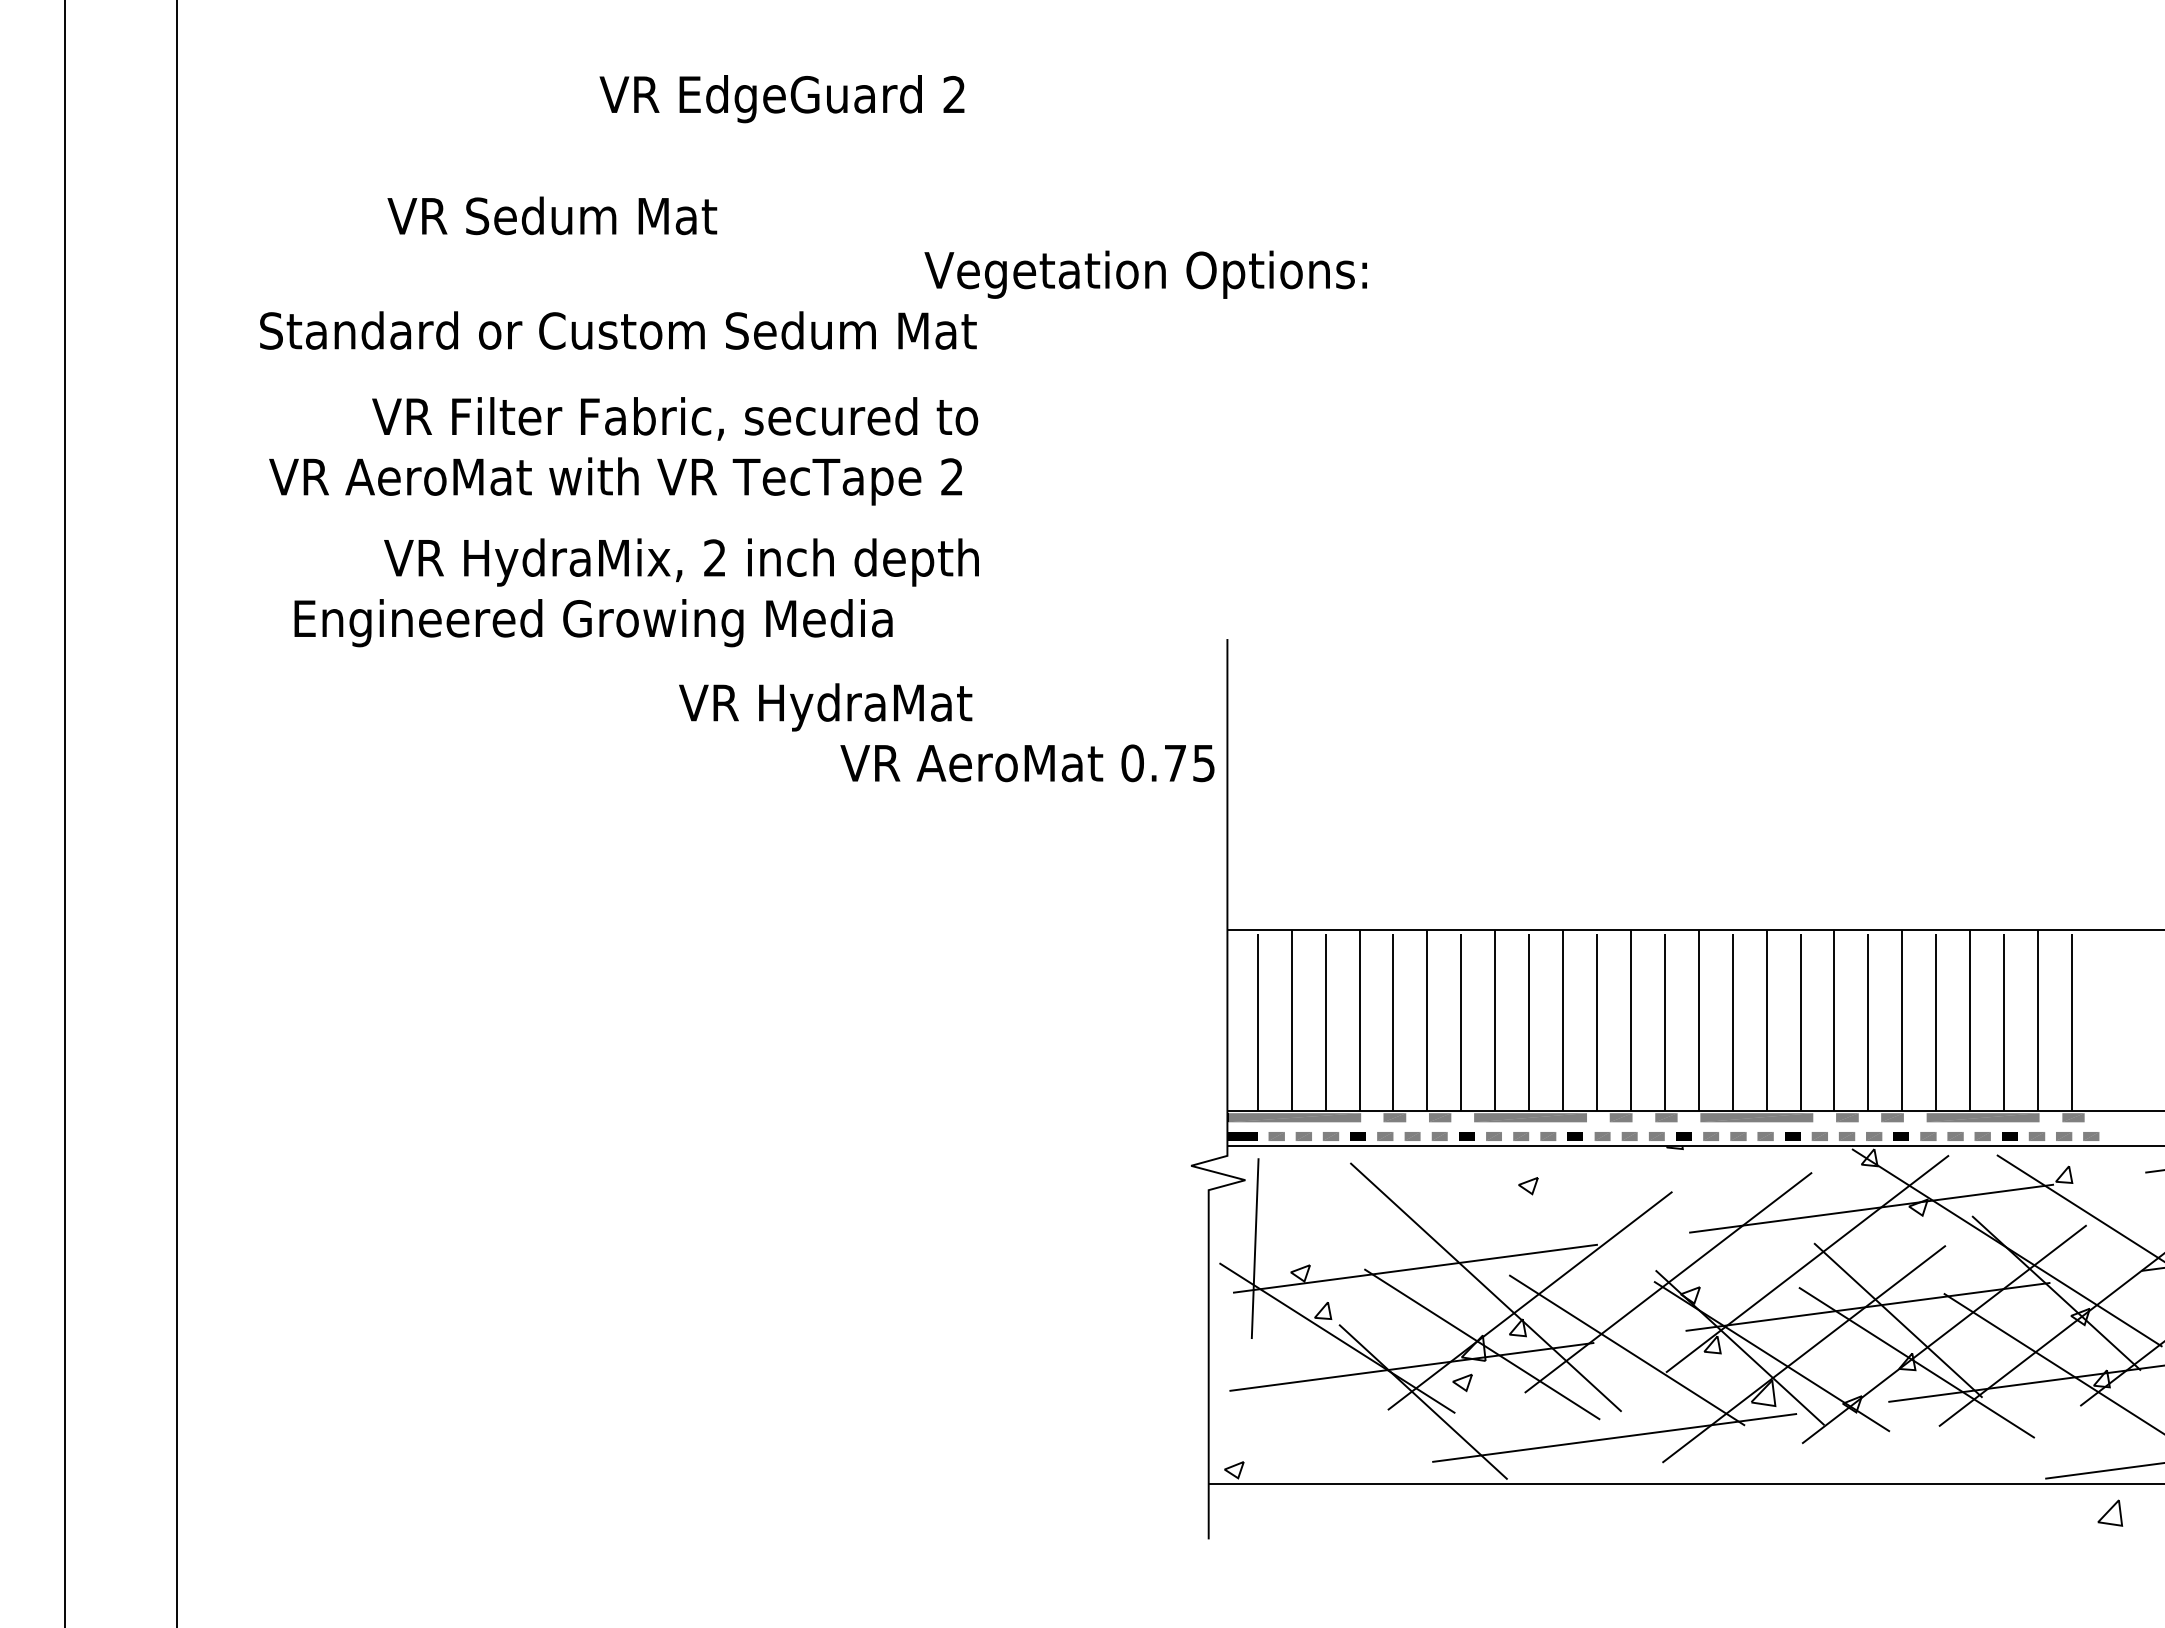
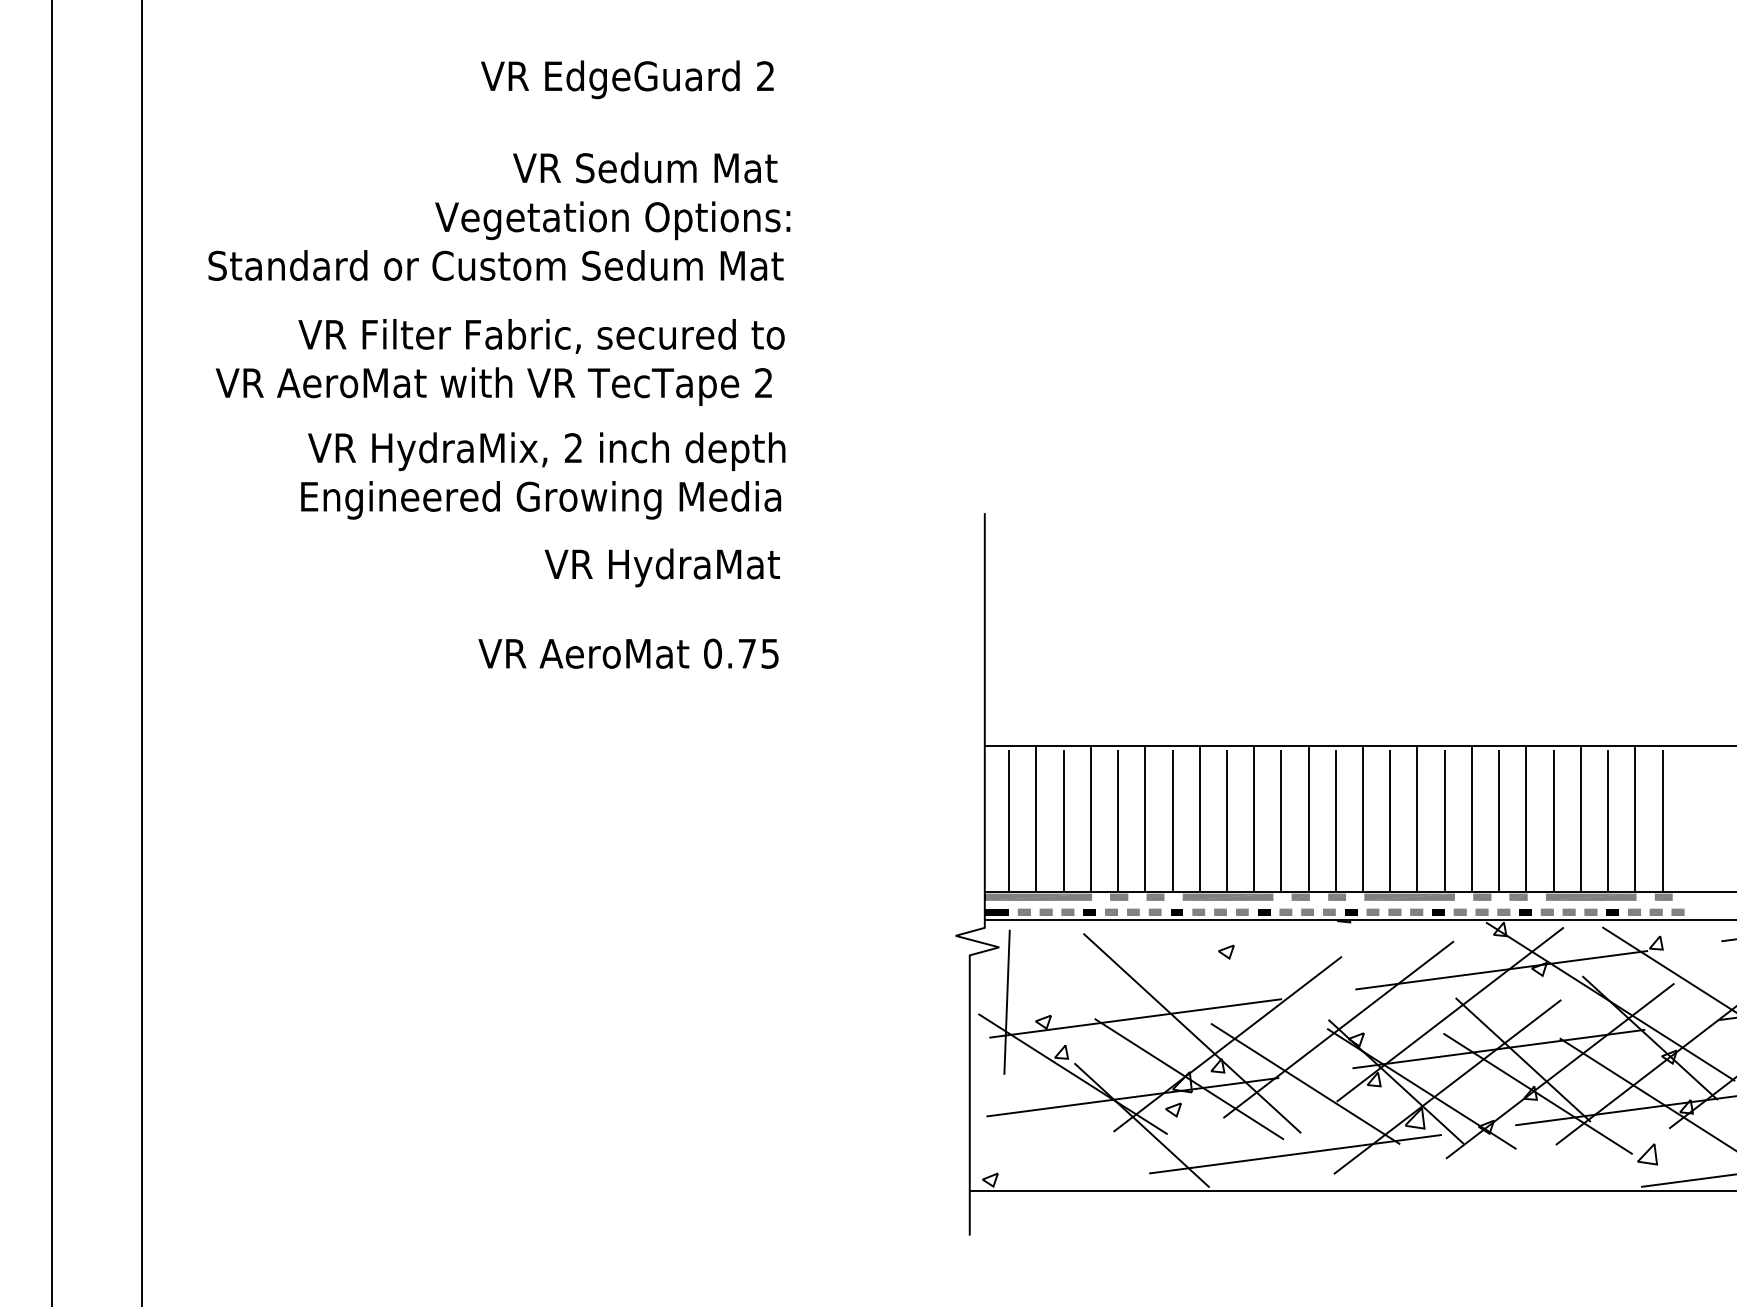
text: (552, 215) -> (645, 167), moved
text: (1145, 274) -> (612, 220), moved
text: (593, 623) -> (541, 500), moved
text: (1027, 763) -> (628, 653), moved
line: (2109, 1511) -> (1646, 1153), moved

